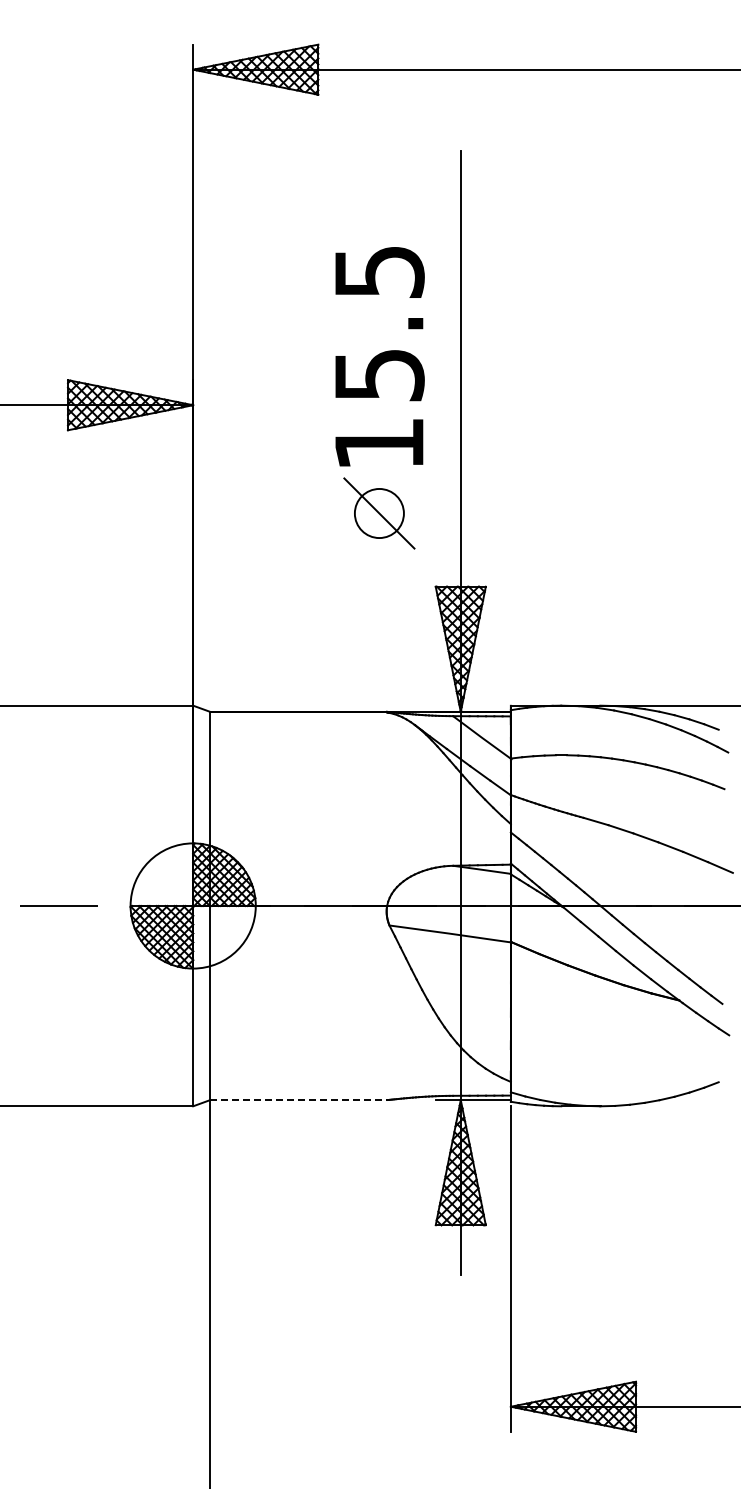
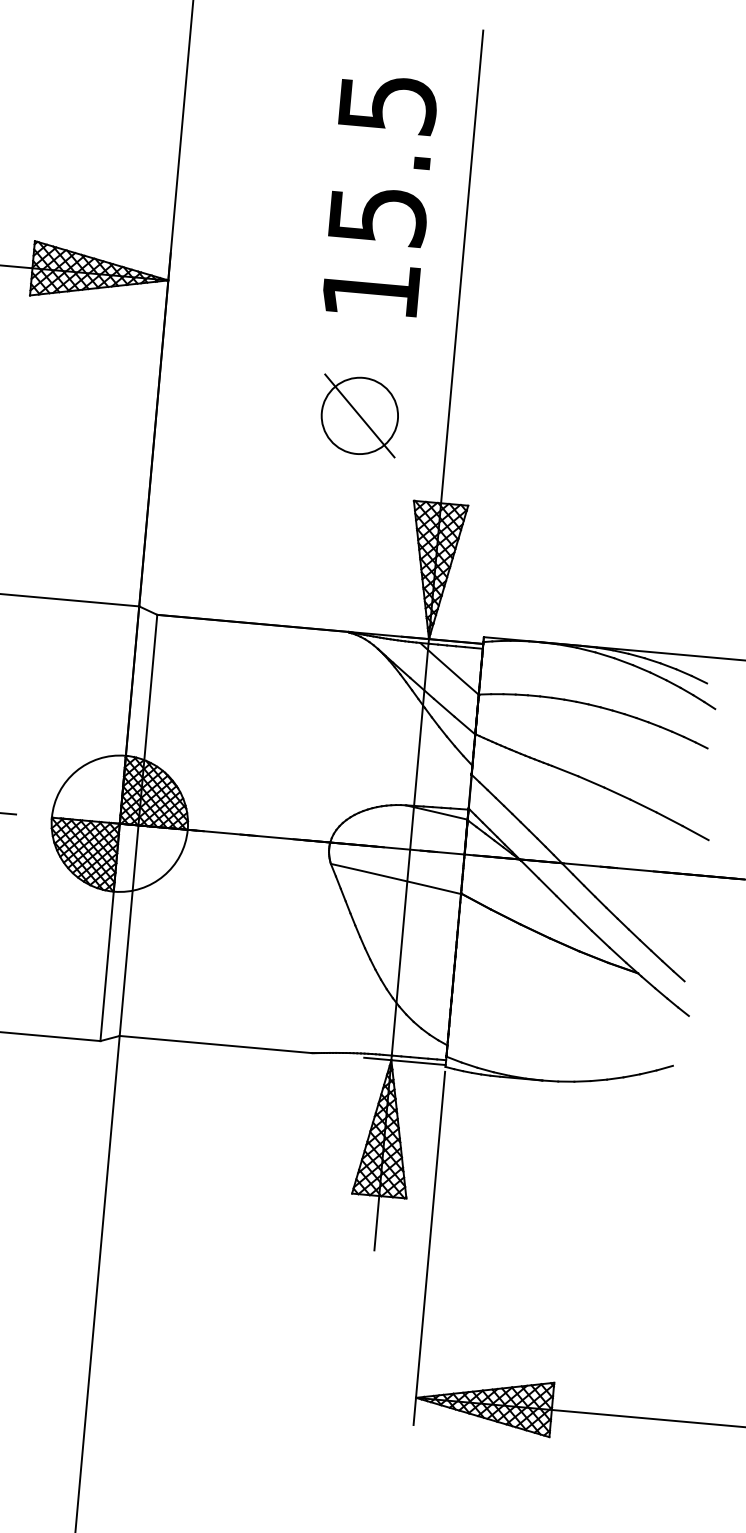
text: (379, 356) -> (379, 195), moved
circle: (379, 513) -> (359, 415), size x1.43
line: (299, 1100) -> (216, 1045), dashed -> solid

